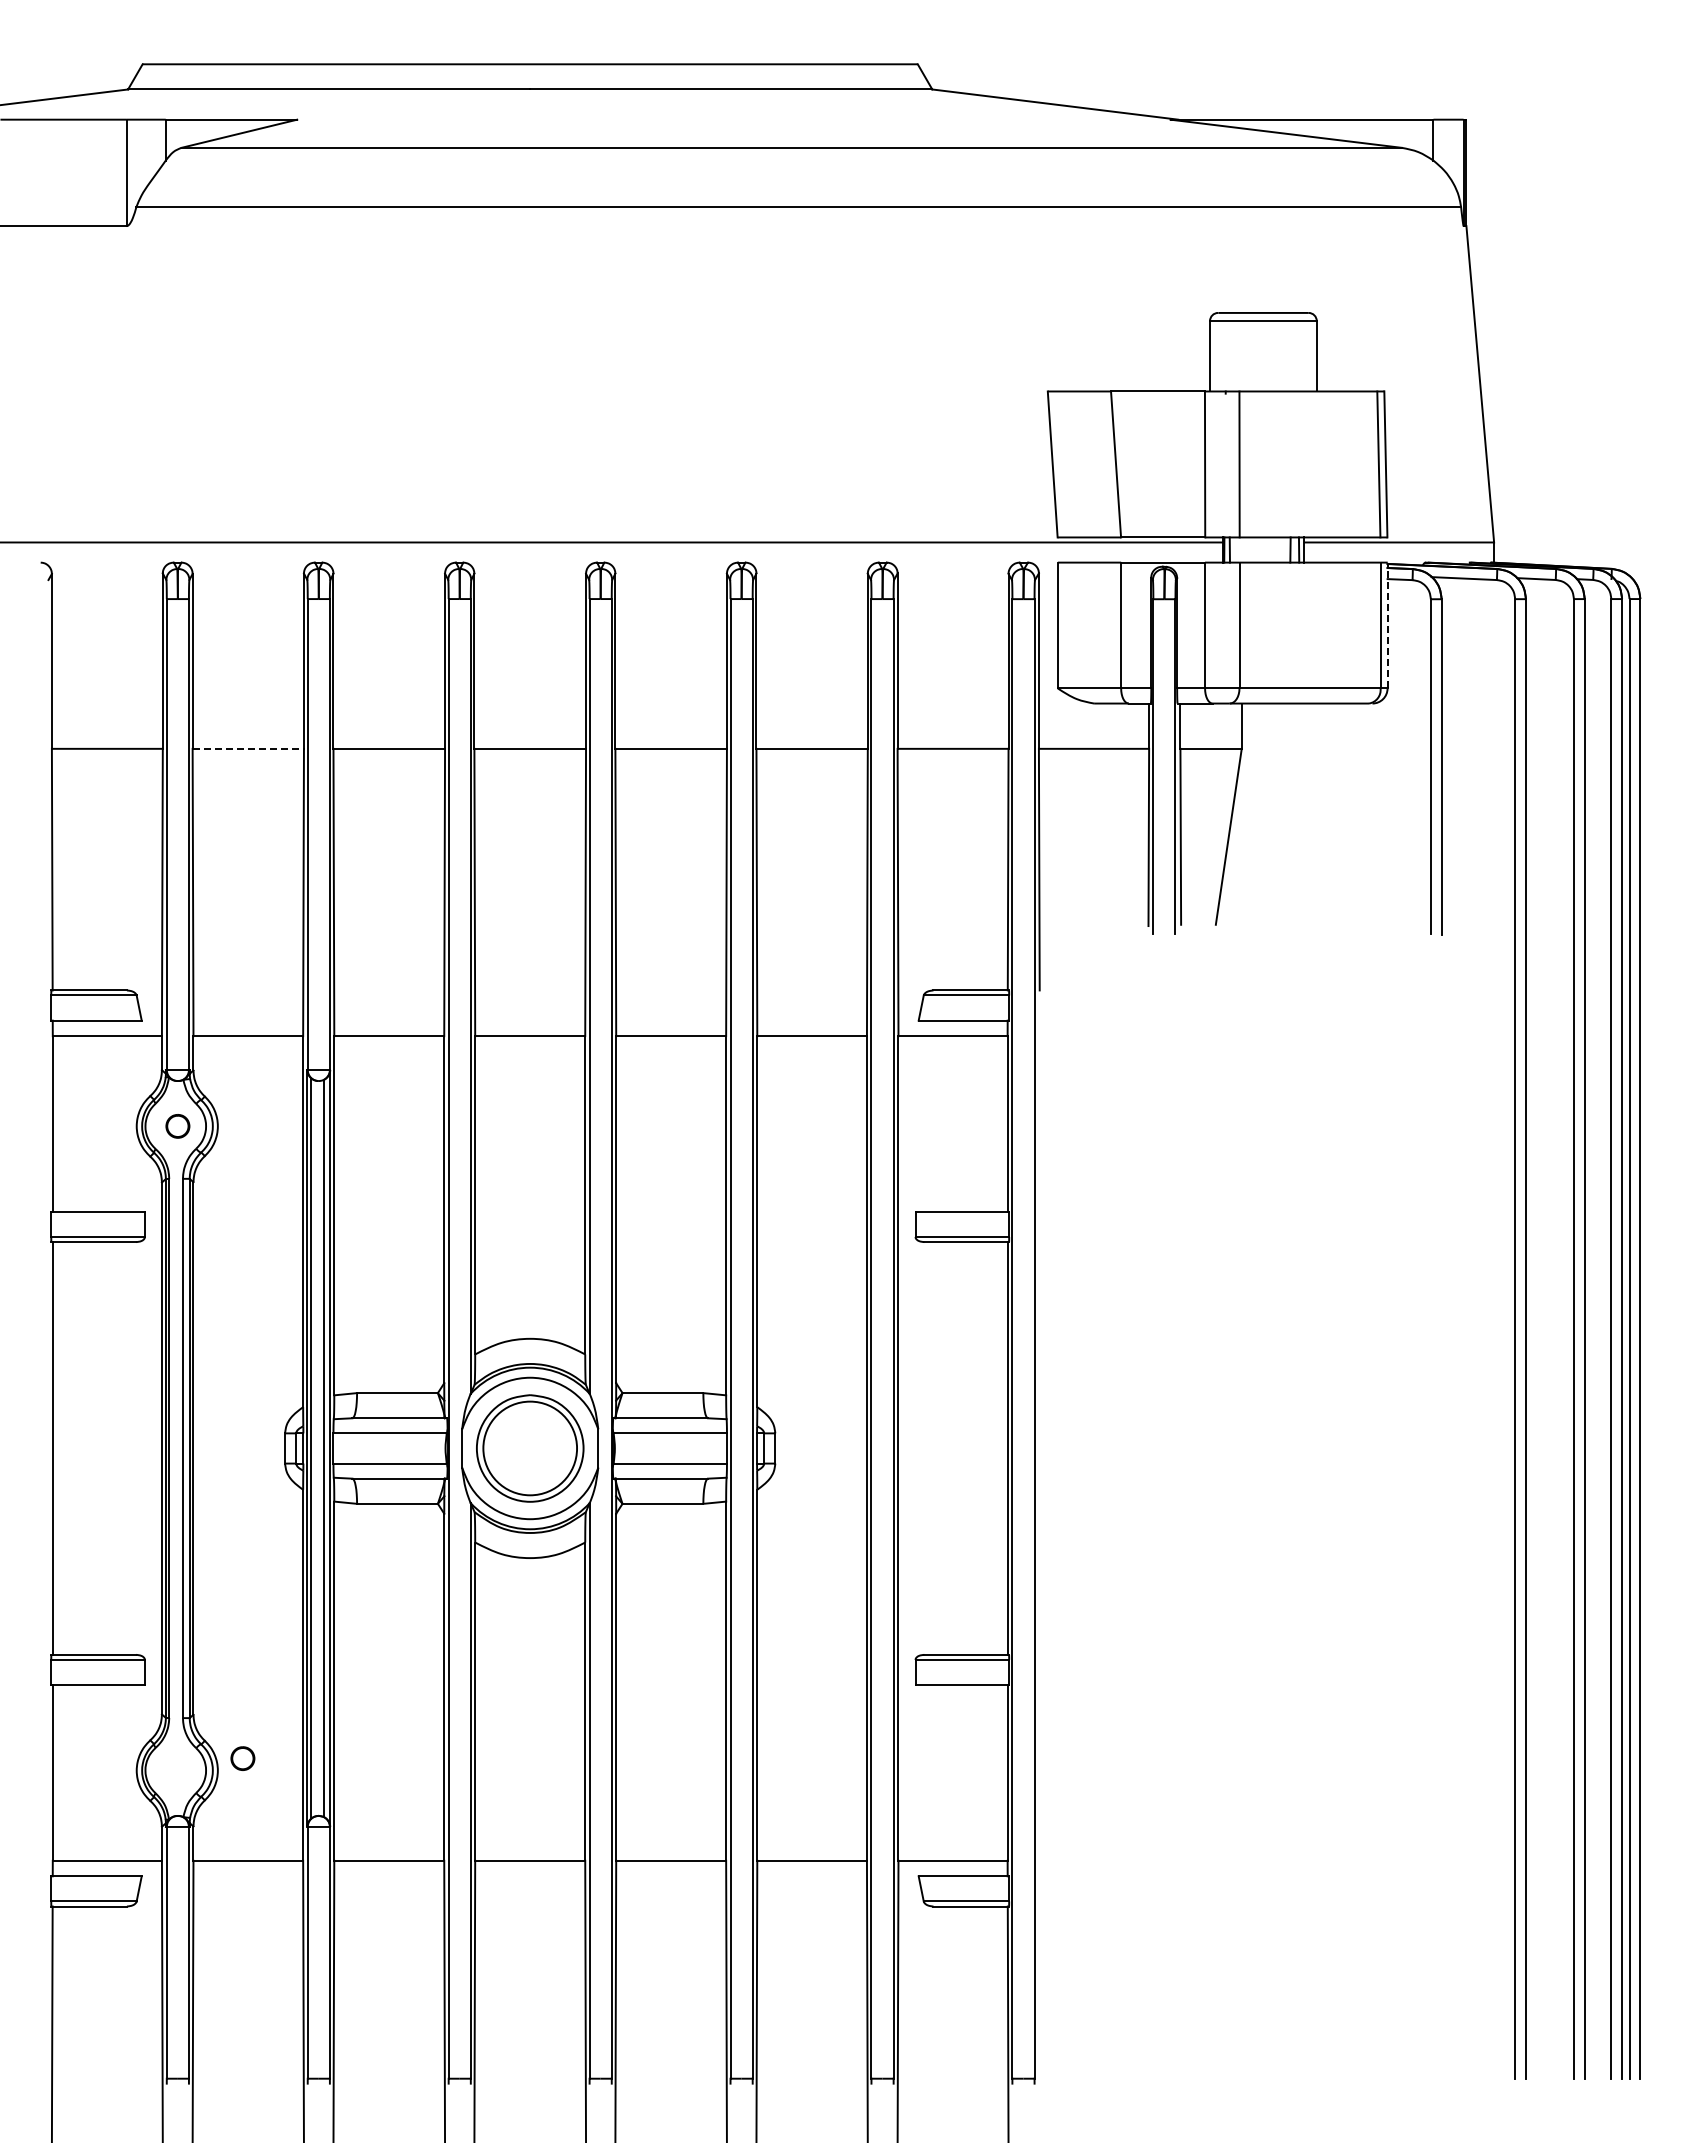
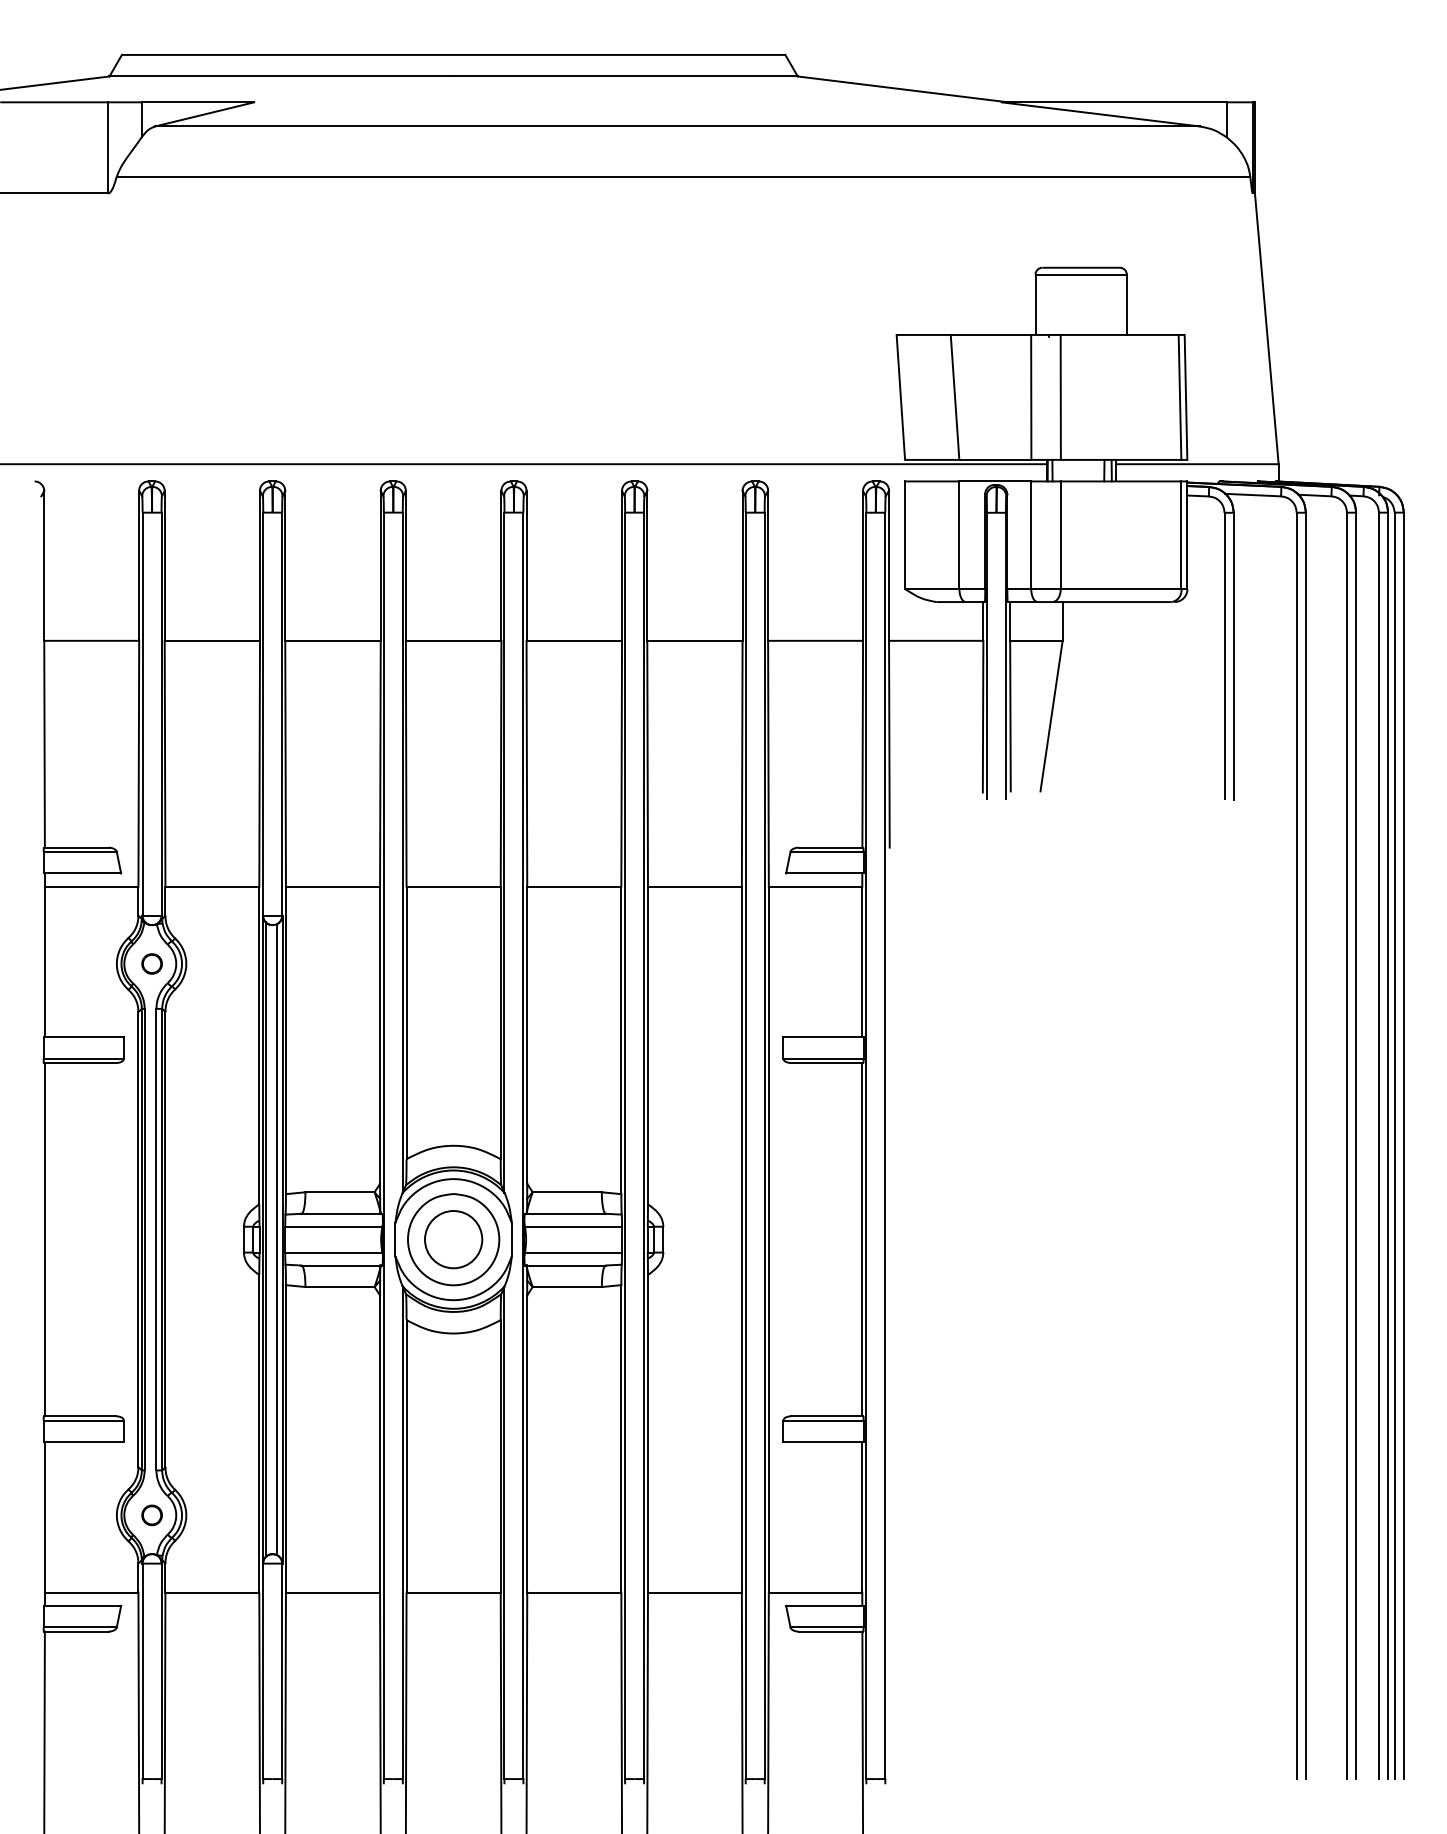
line: (1387, 625) -> (1187, 535), dashed -> solid
line: (248, 748) -> (212, 640), dashed -> solid
circle: (529, 1448) -> (453, 1239), size x0.71
part: (242, 1758) -> (151, 1515), moved

